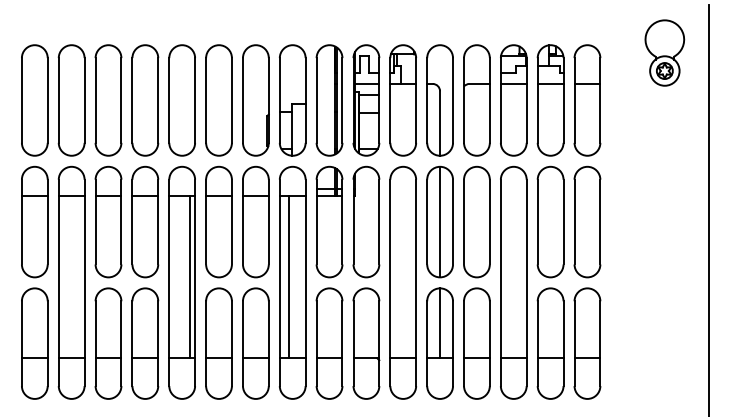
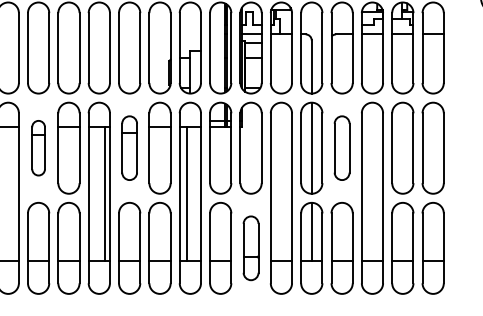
part: (108, 221) -> (38, 147), size x0.6
part: (218, 221) -> (129, 147), size x0.7
part: (476, 221) -> (341, 147), size x0.7
part: (366, 343) -> (251, 248), size x0.7

